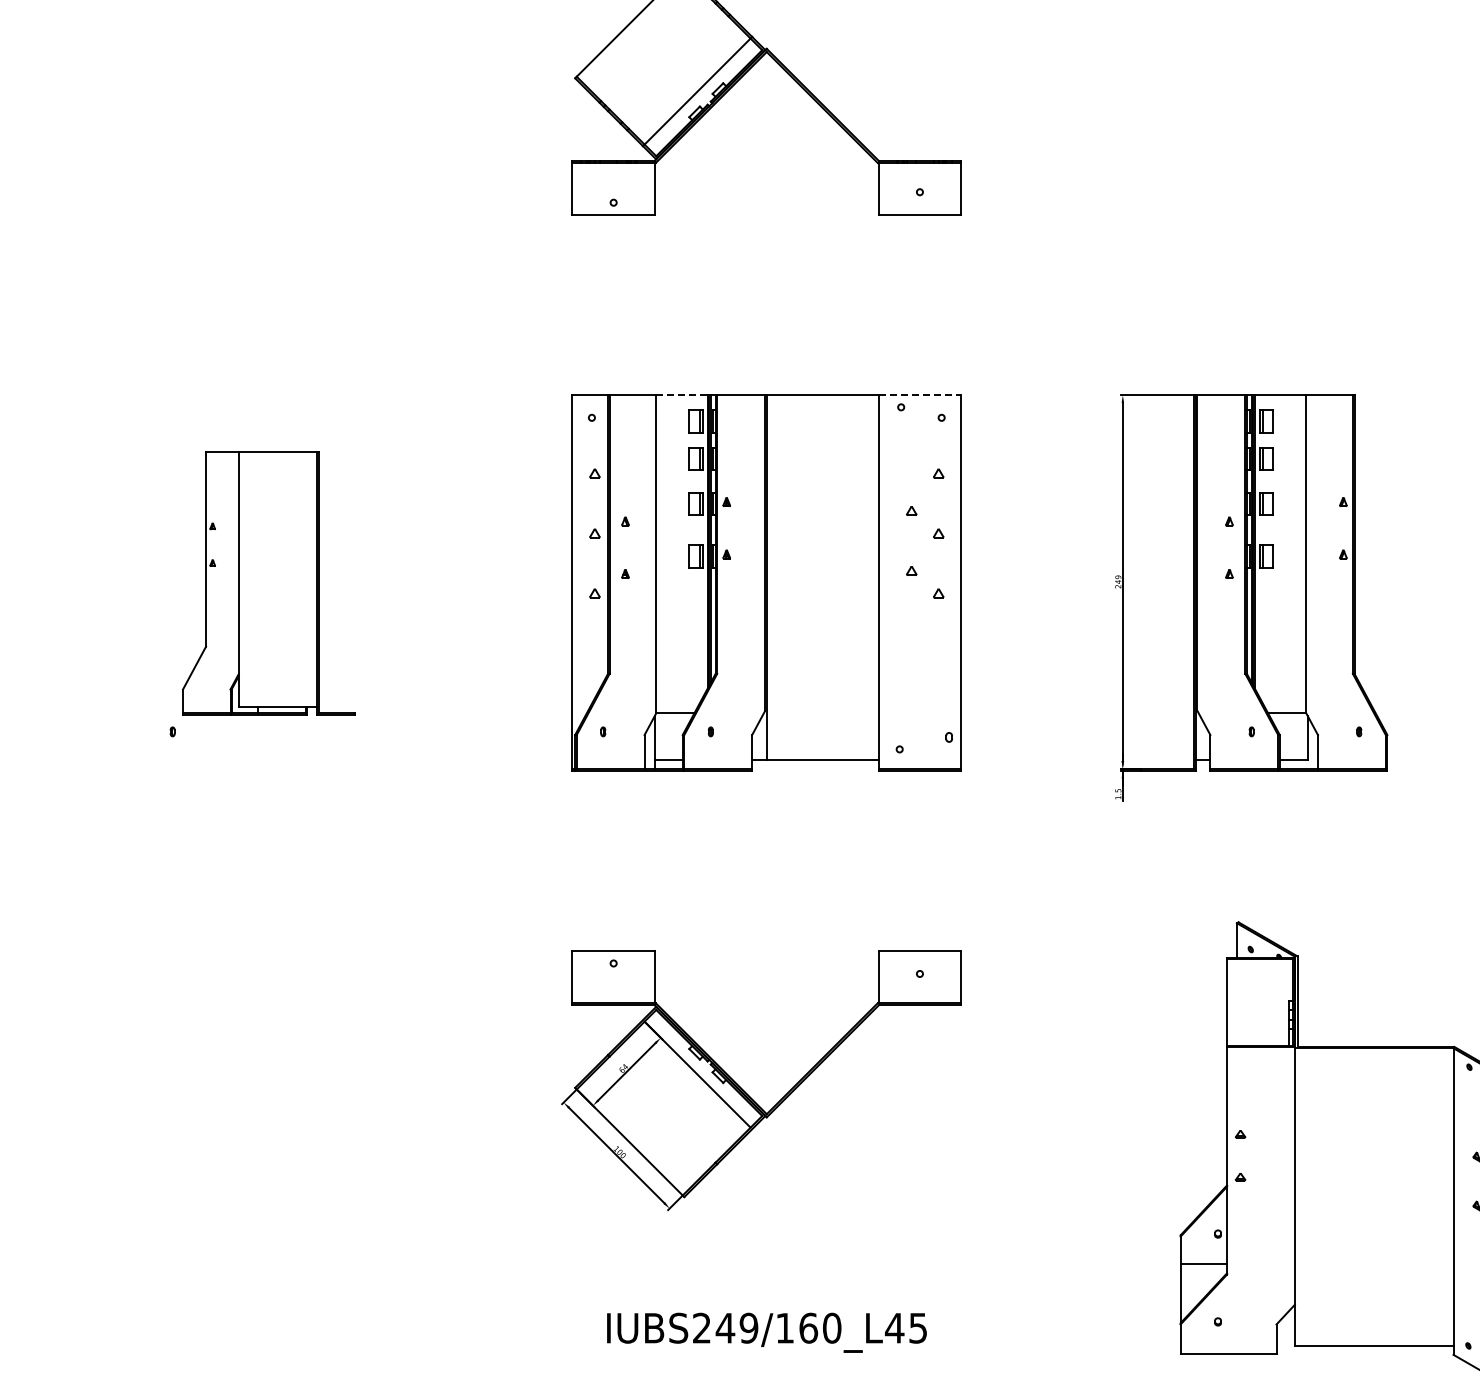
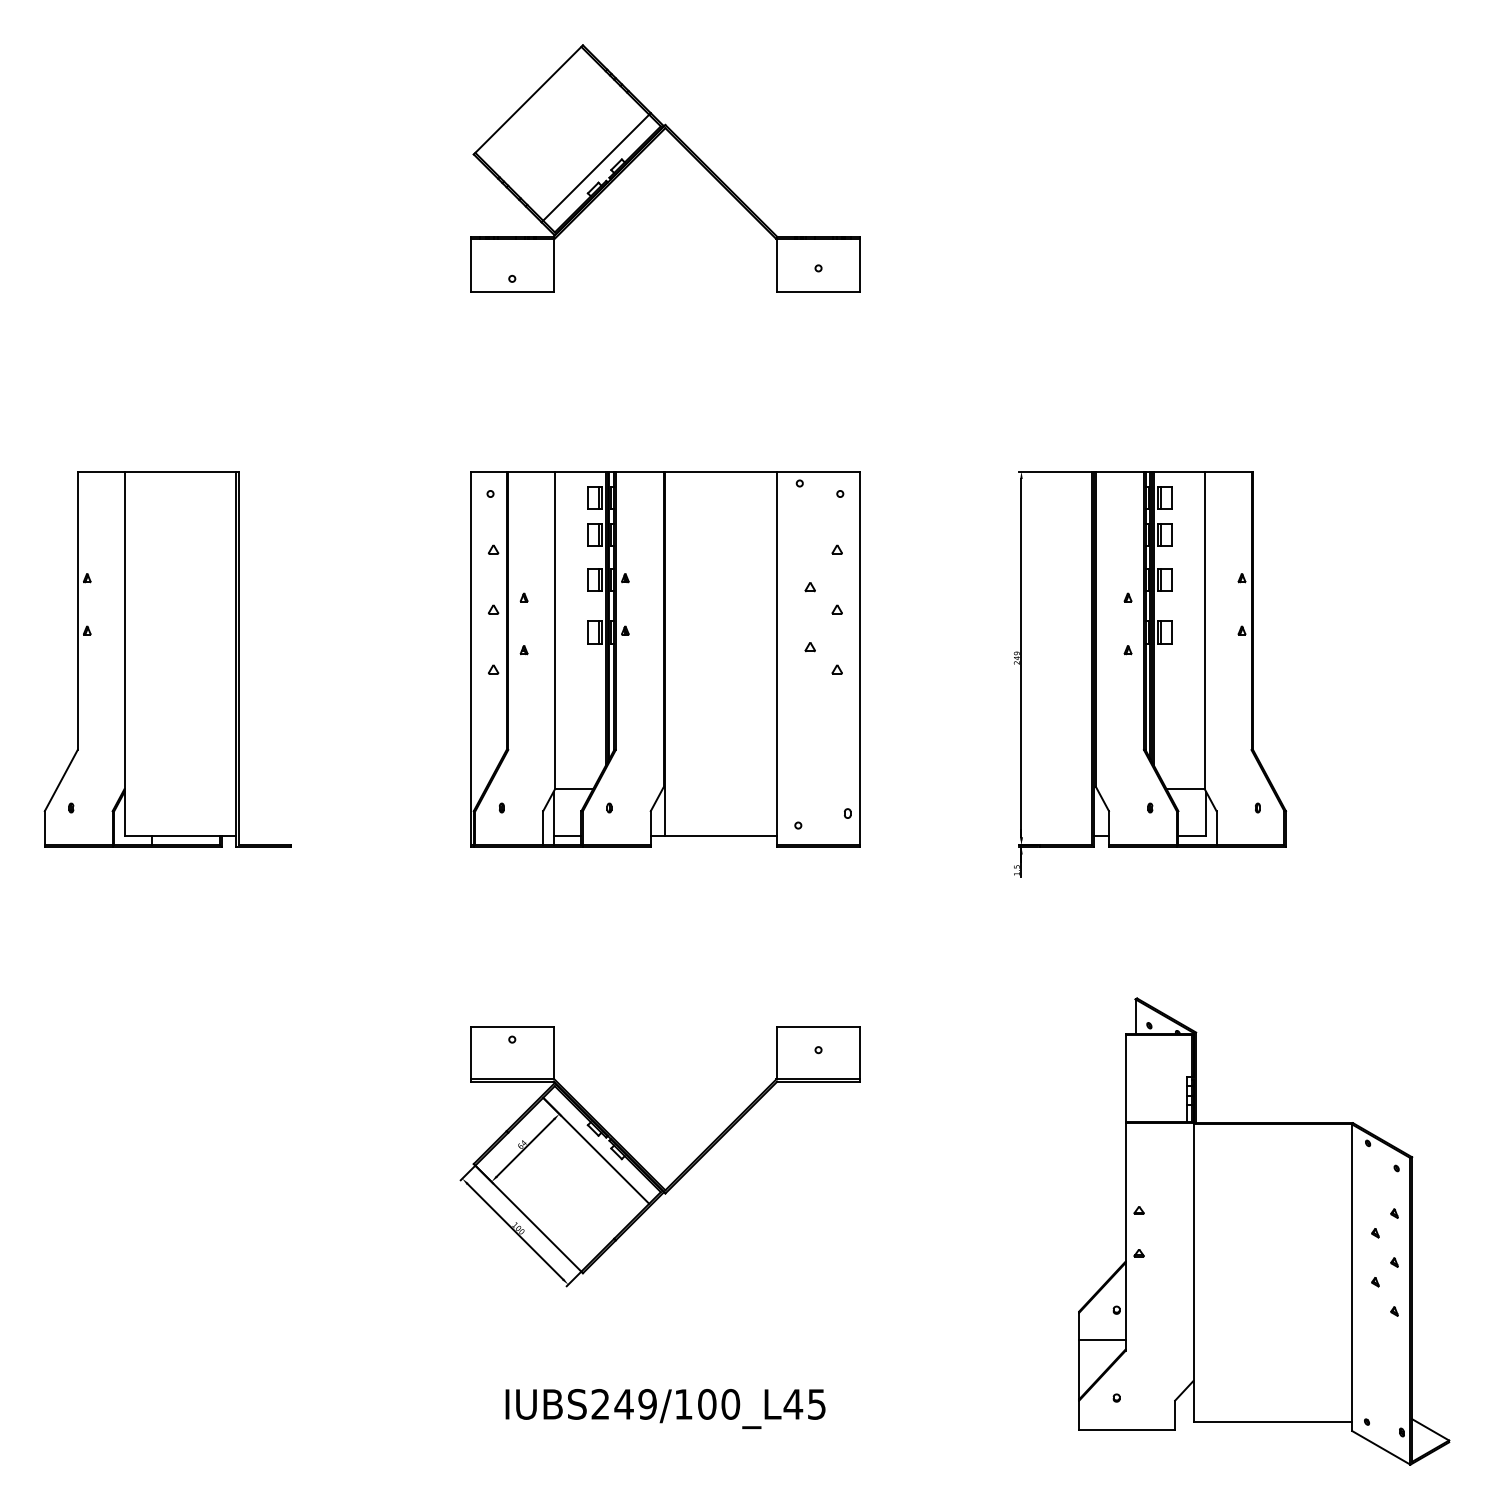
line: (681, 395) -> (580, 471), dashed -> solid
line: (920, 395) -> (819, 471), dashed -> solid
part: (268, 583) -> (167, 659), size x1.43
text: (808, 1327) -> (707, 1403), IUBS249/160_L45 -> IUBS249/100_L45

